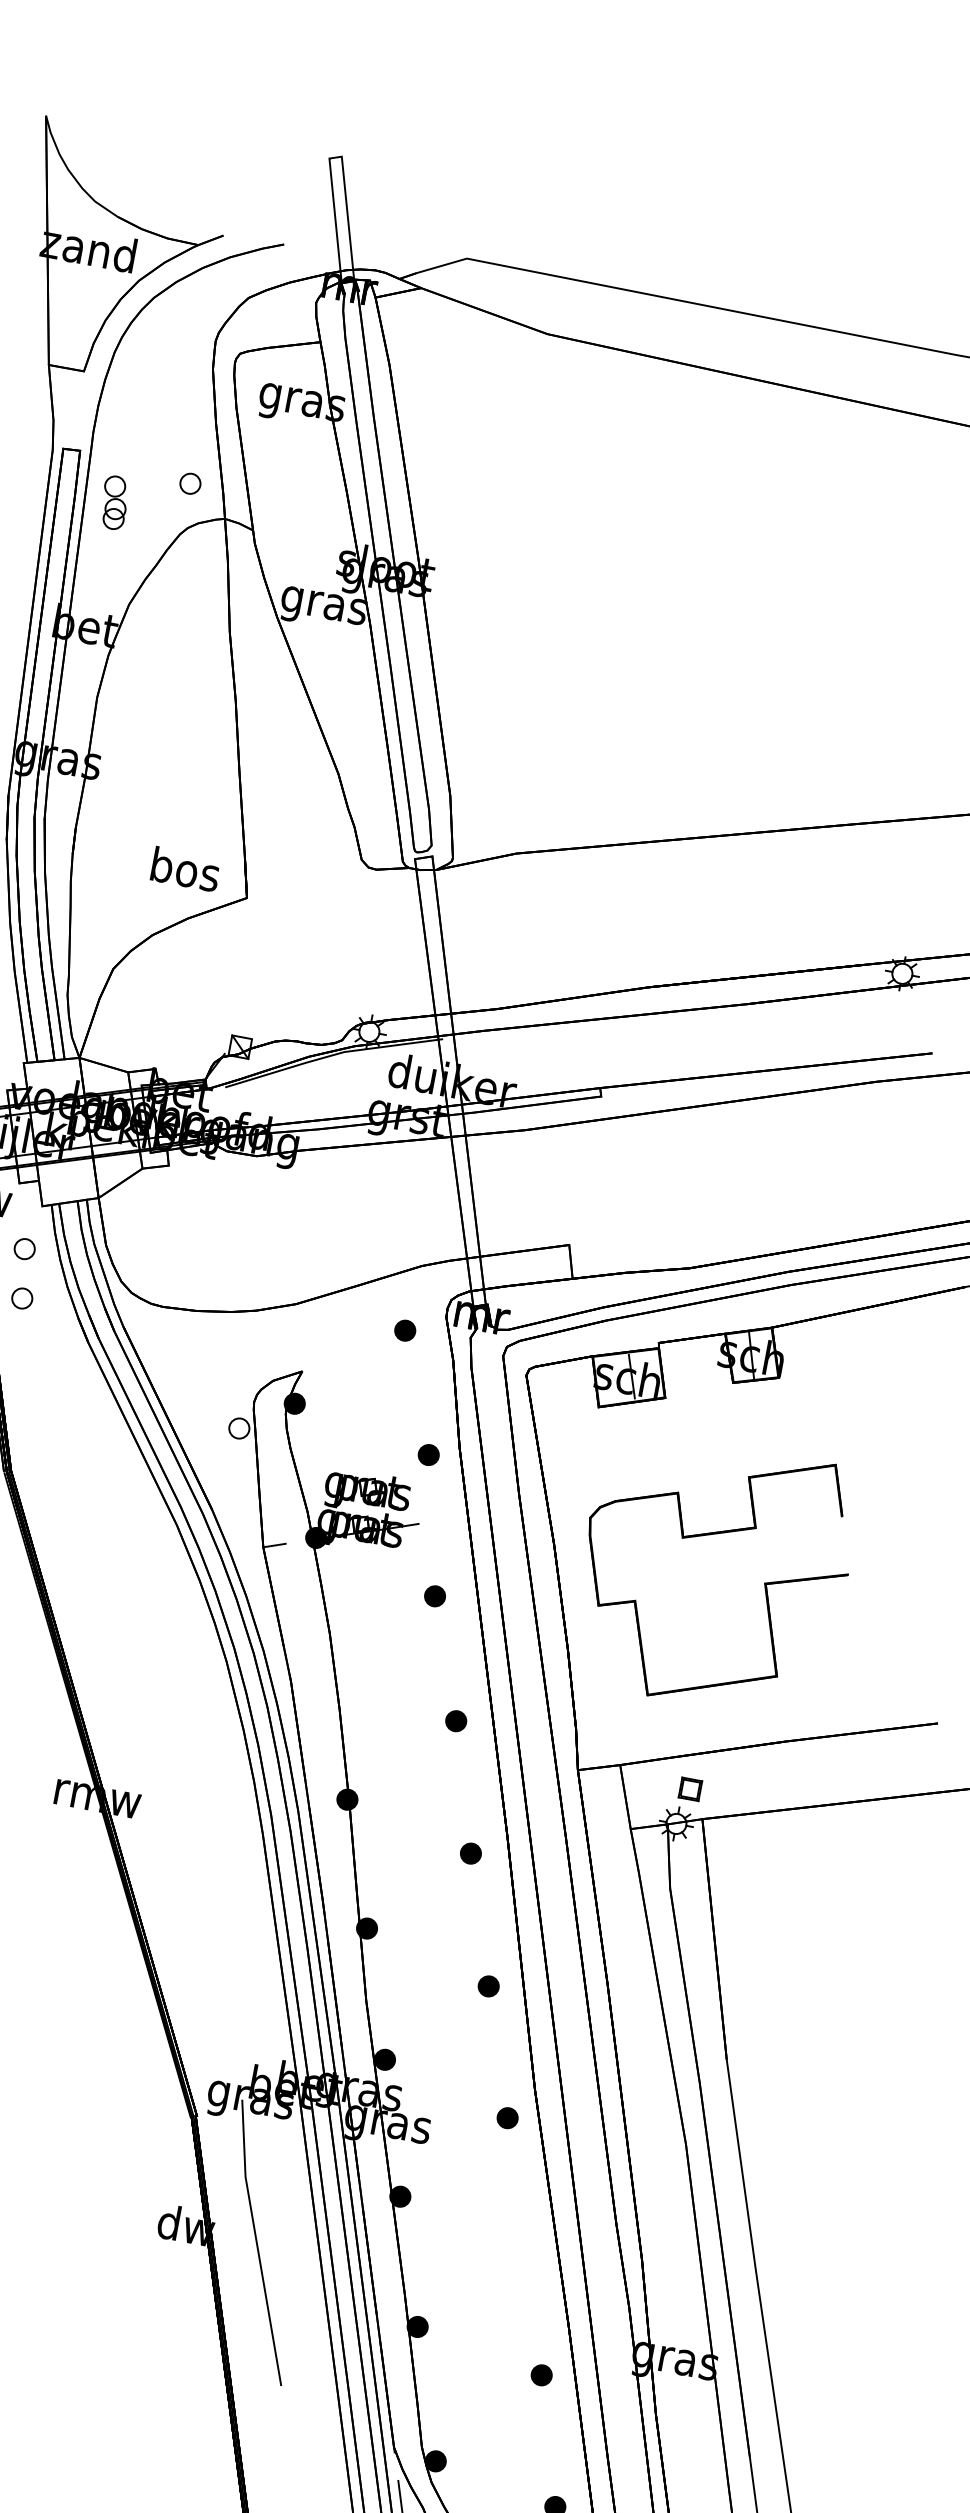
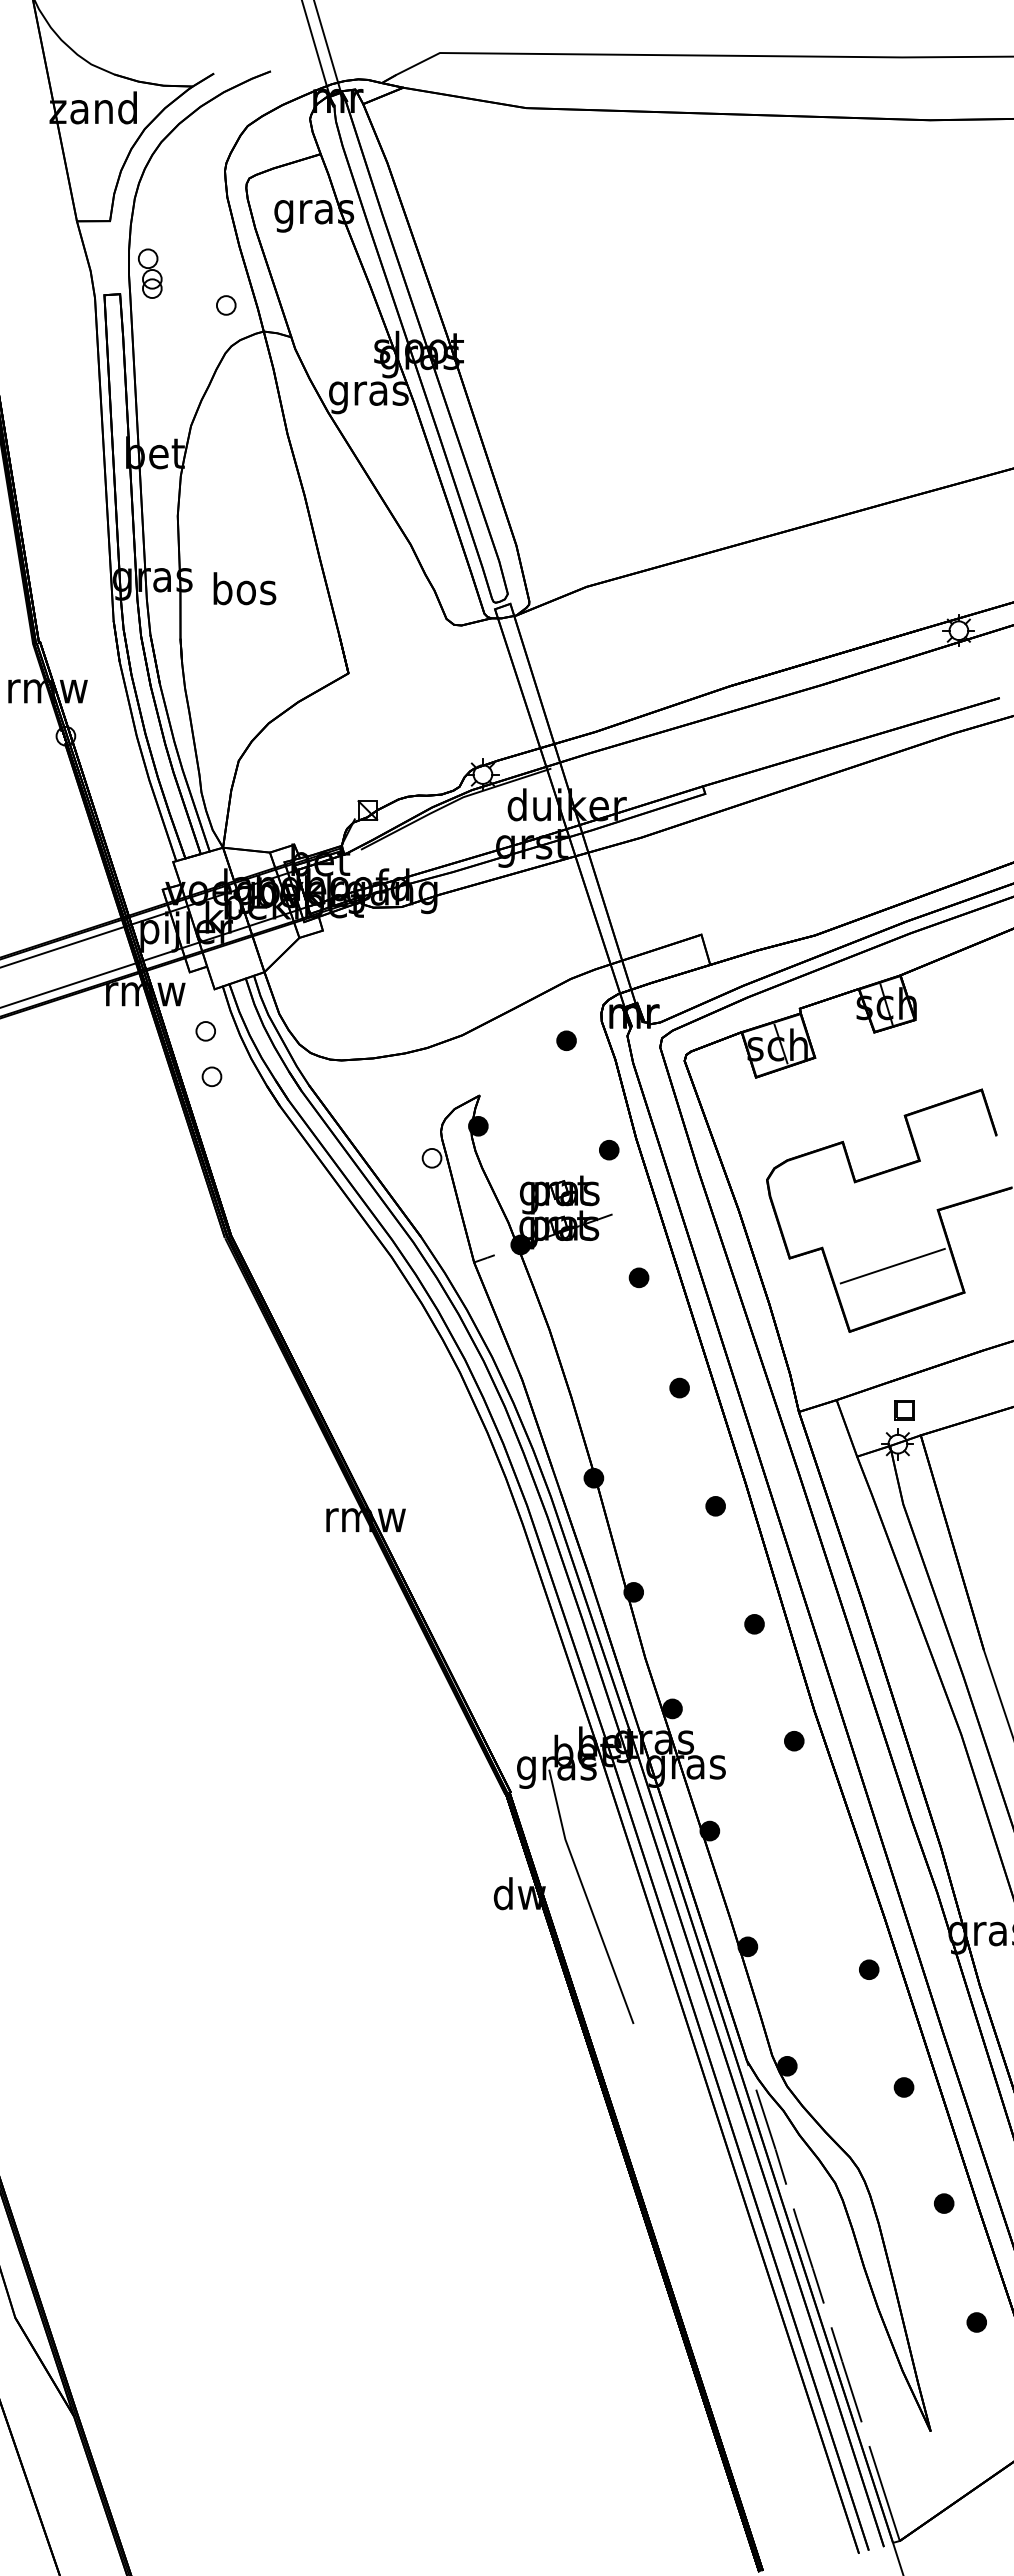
part: (113, 502) -> (149, 273), moved
text: (185, 869) -> (244, 588), moved
line: (706, 1633) -> (892, 1265), added

